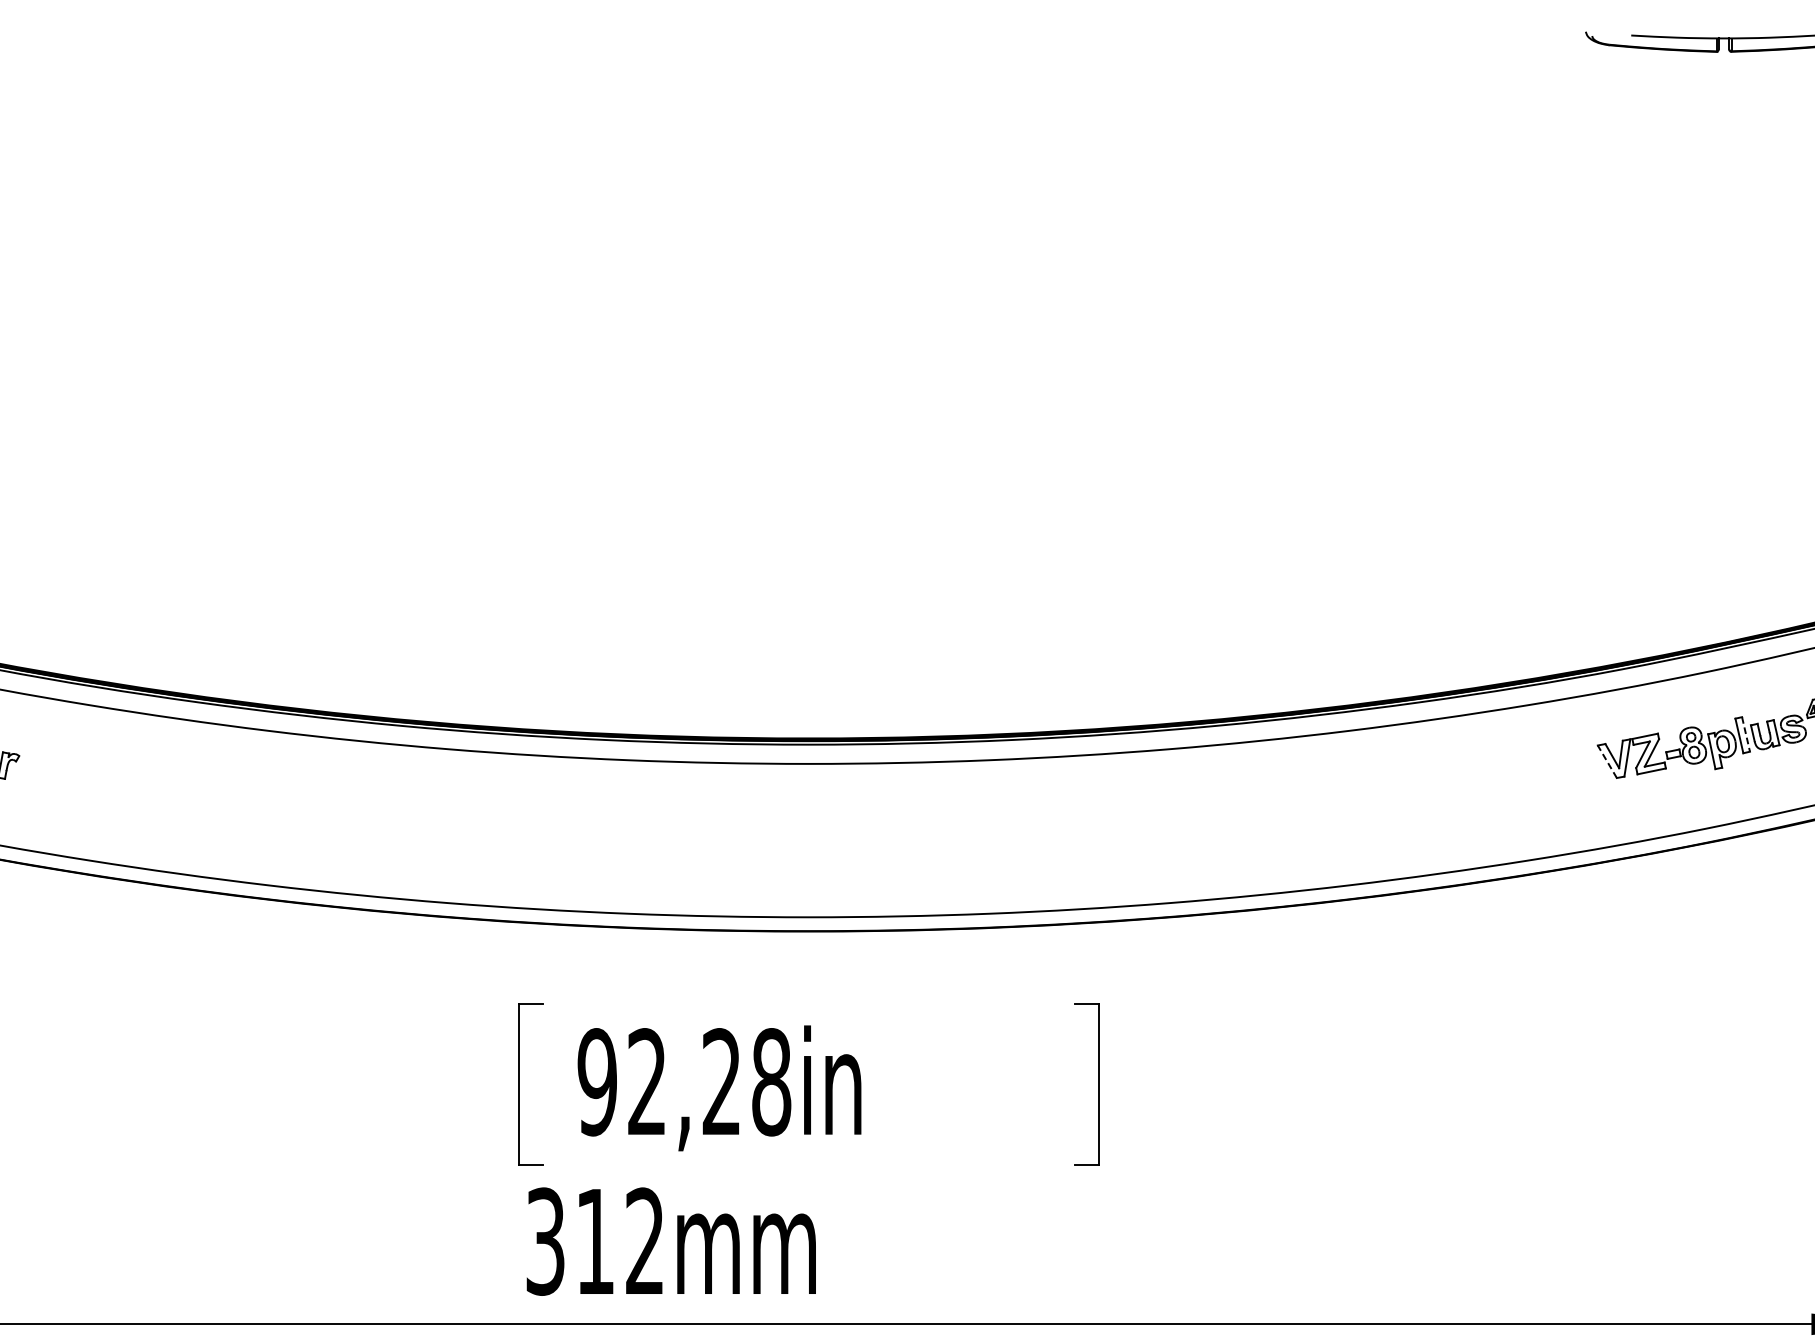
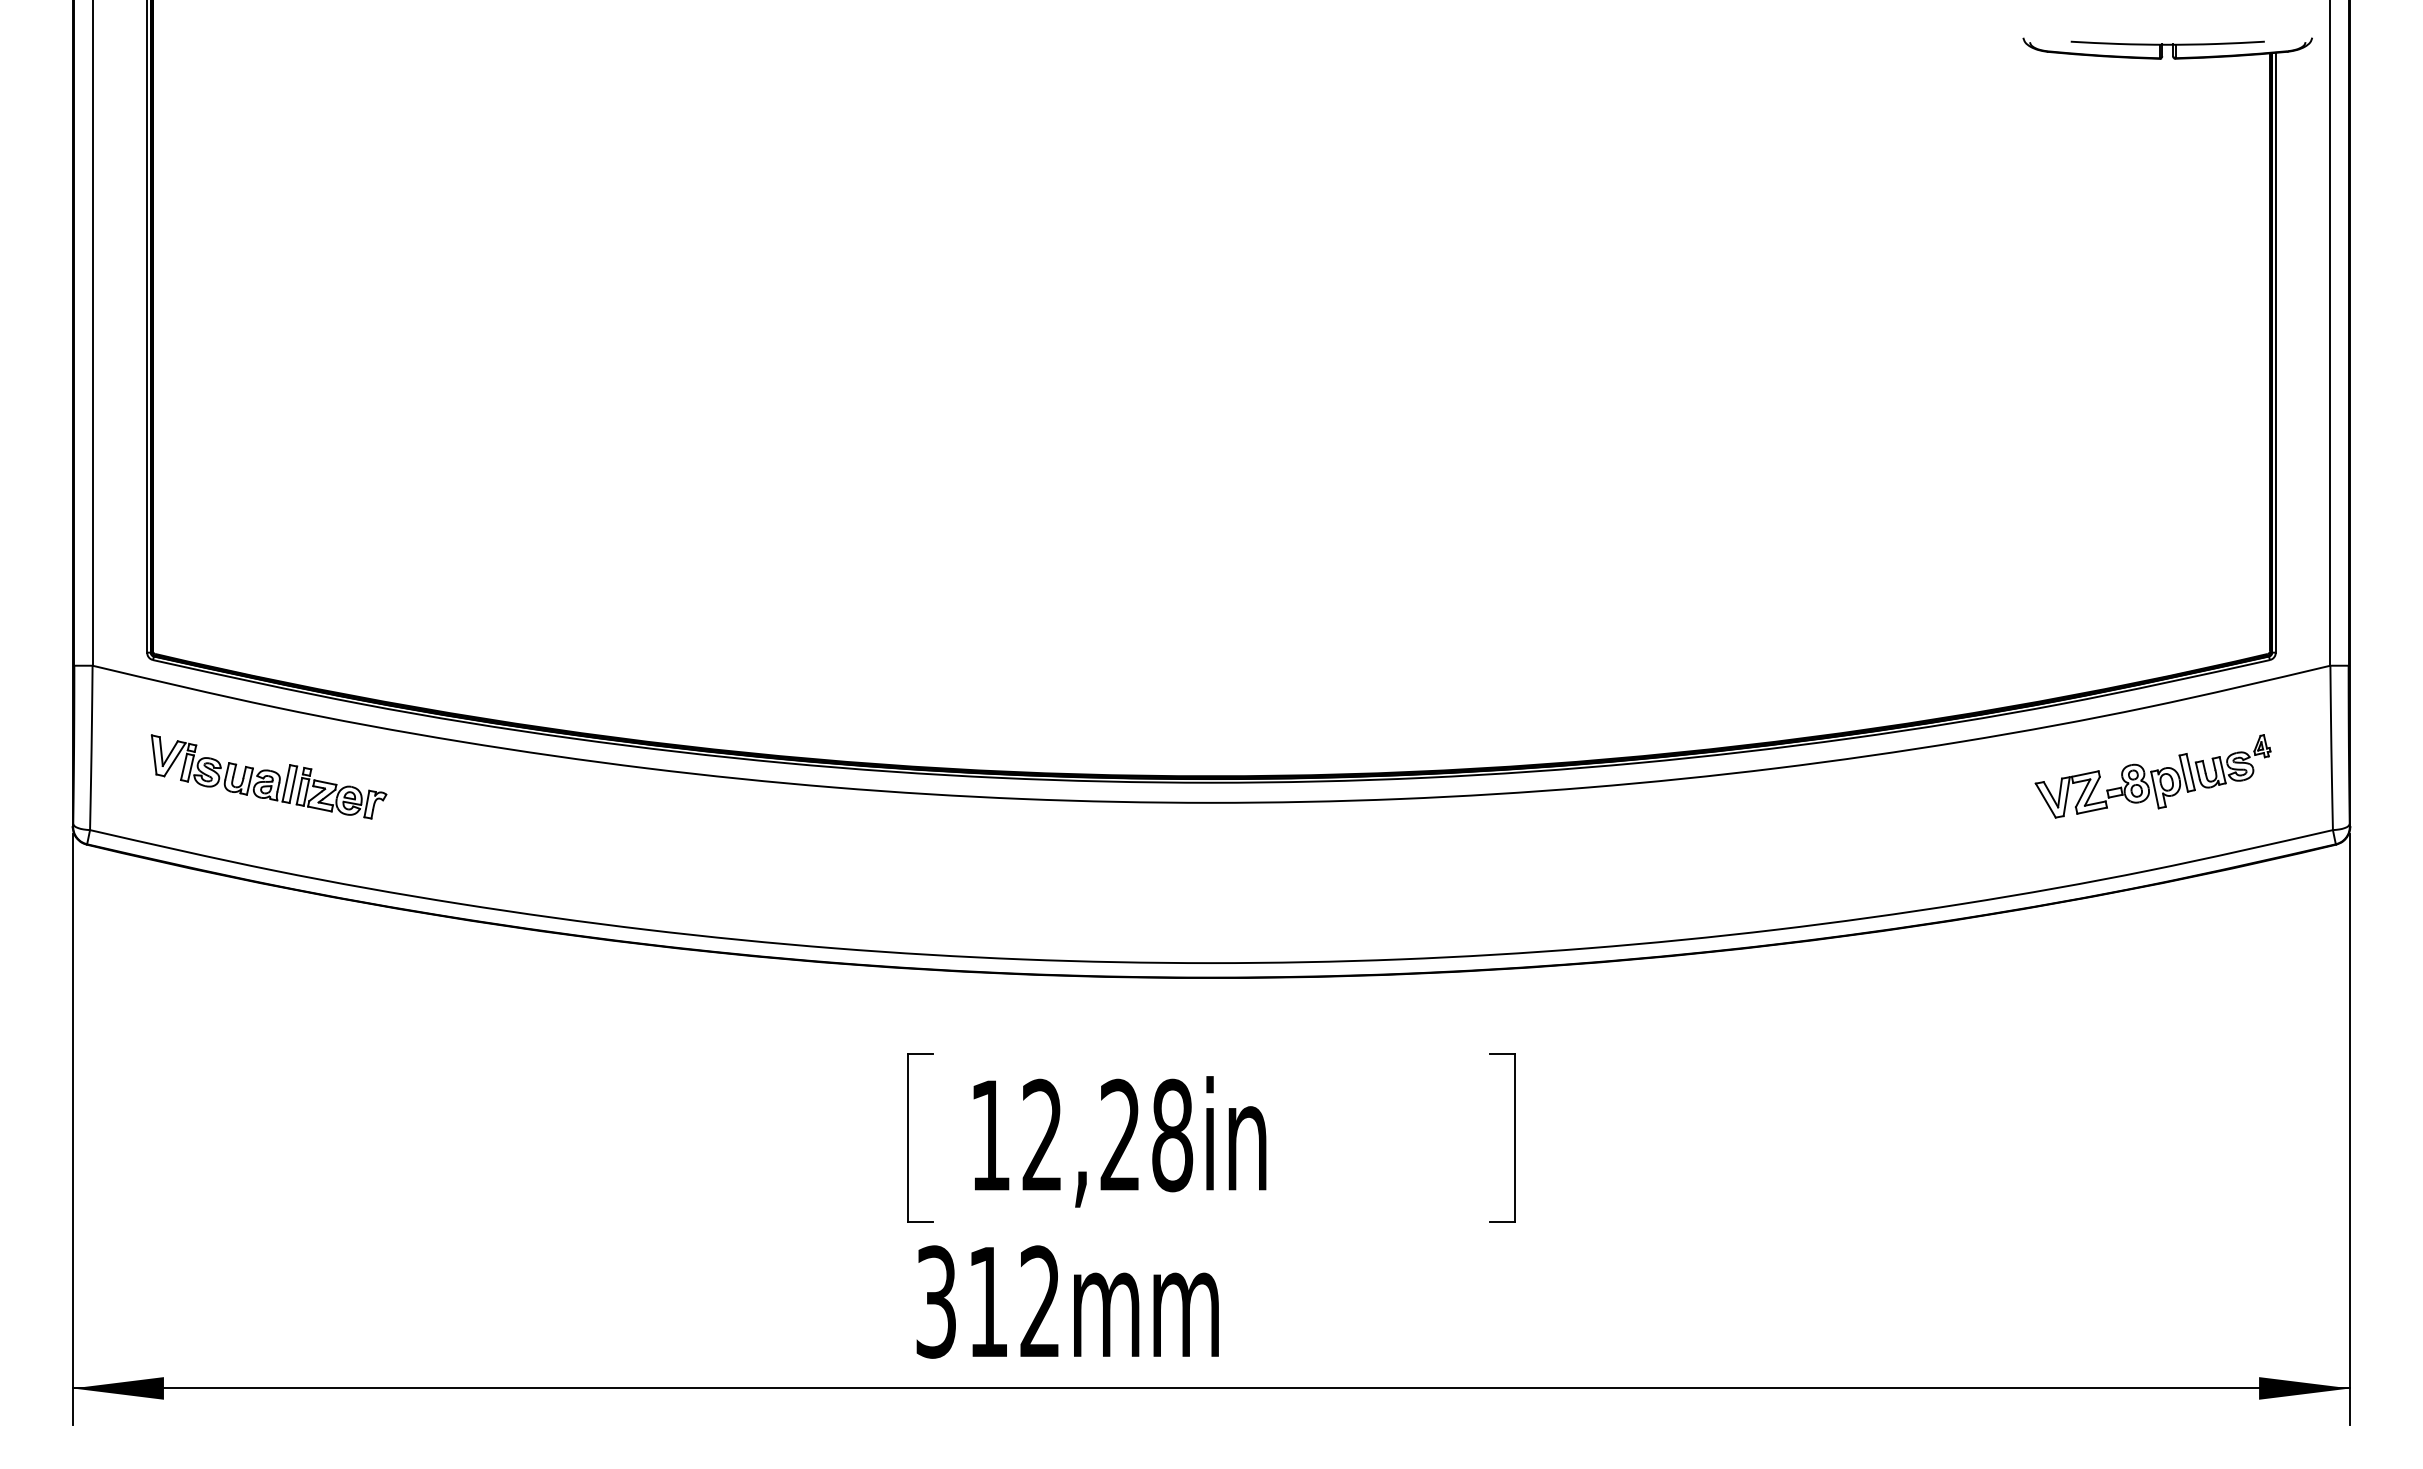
line: (1745, 734) -> (2190, 772), dashed -> solid
line: (1607, 761) -> (2045, 800), dashed -> solid
text: (596, 1082) -> (989, 1135), 92,28in -> 12,28in

